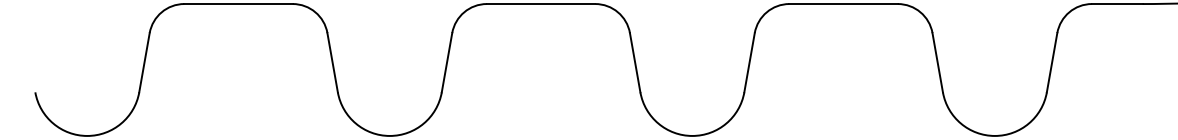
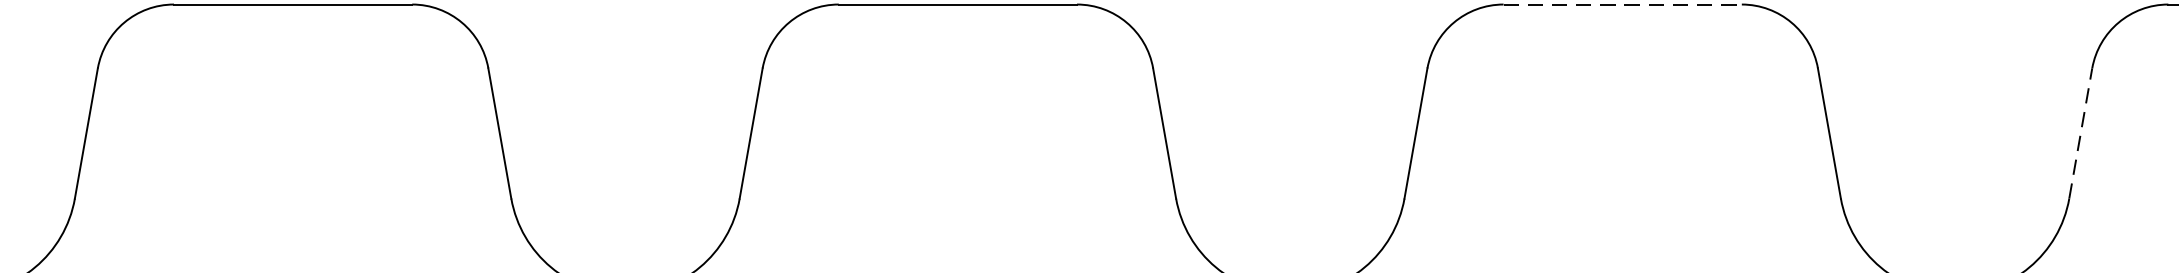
line: (844, 4) -> (1624, 5), solid -> dashed
line: (1052, 62) -> (2081, 133), solid -> dashed

